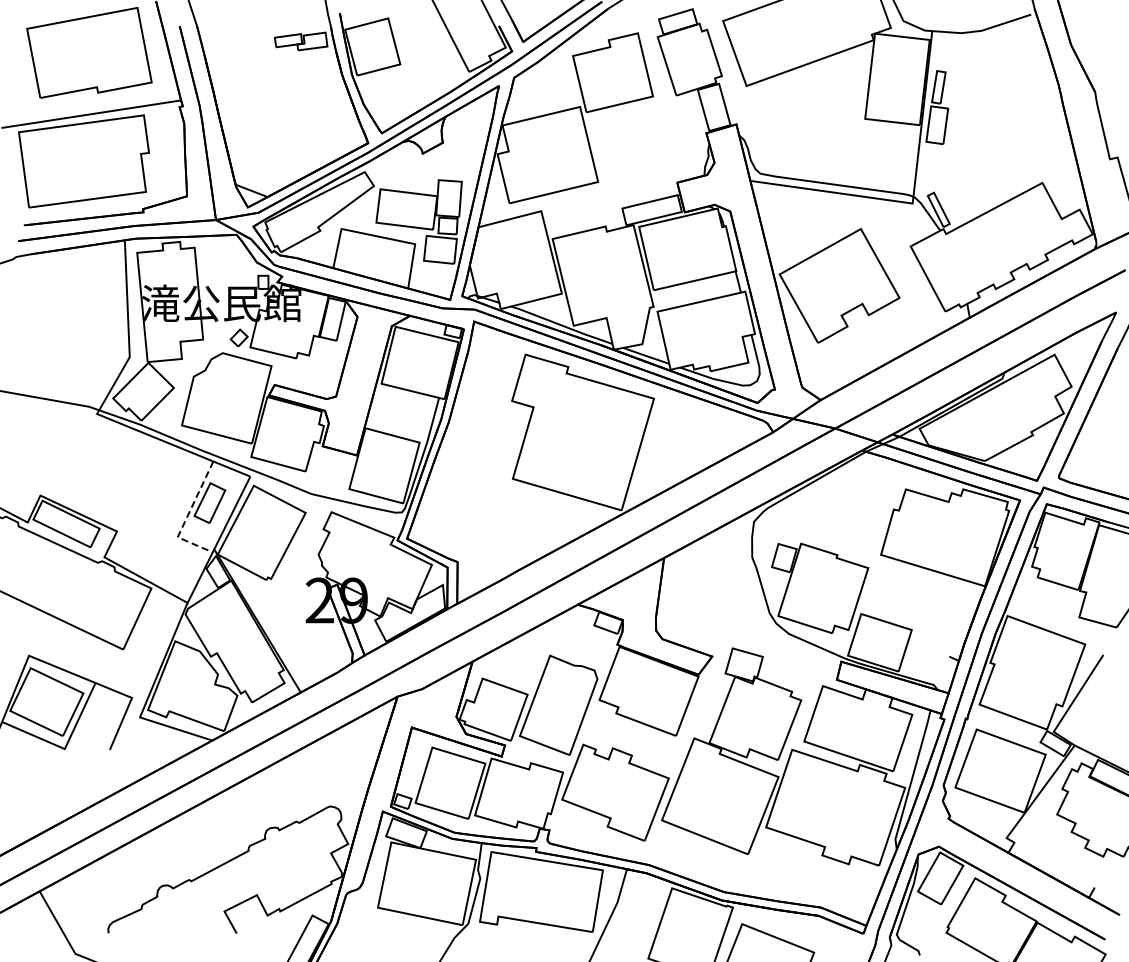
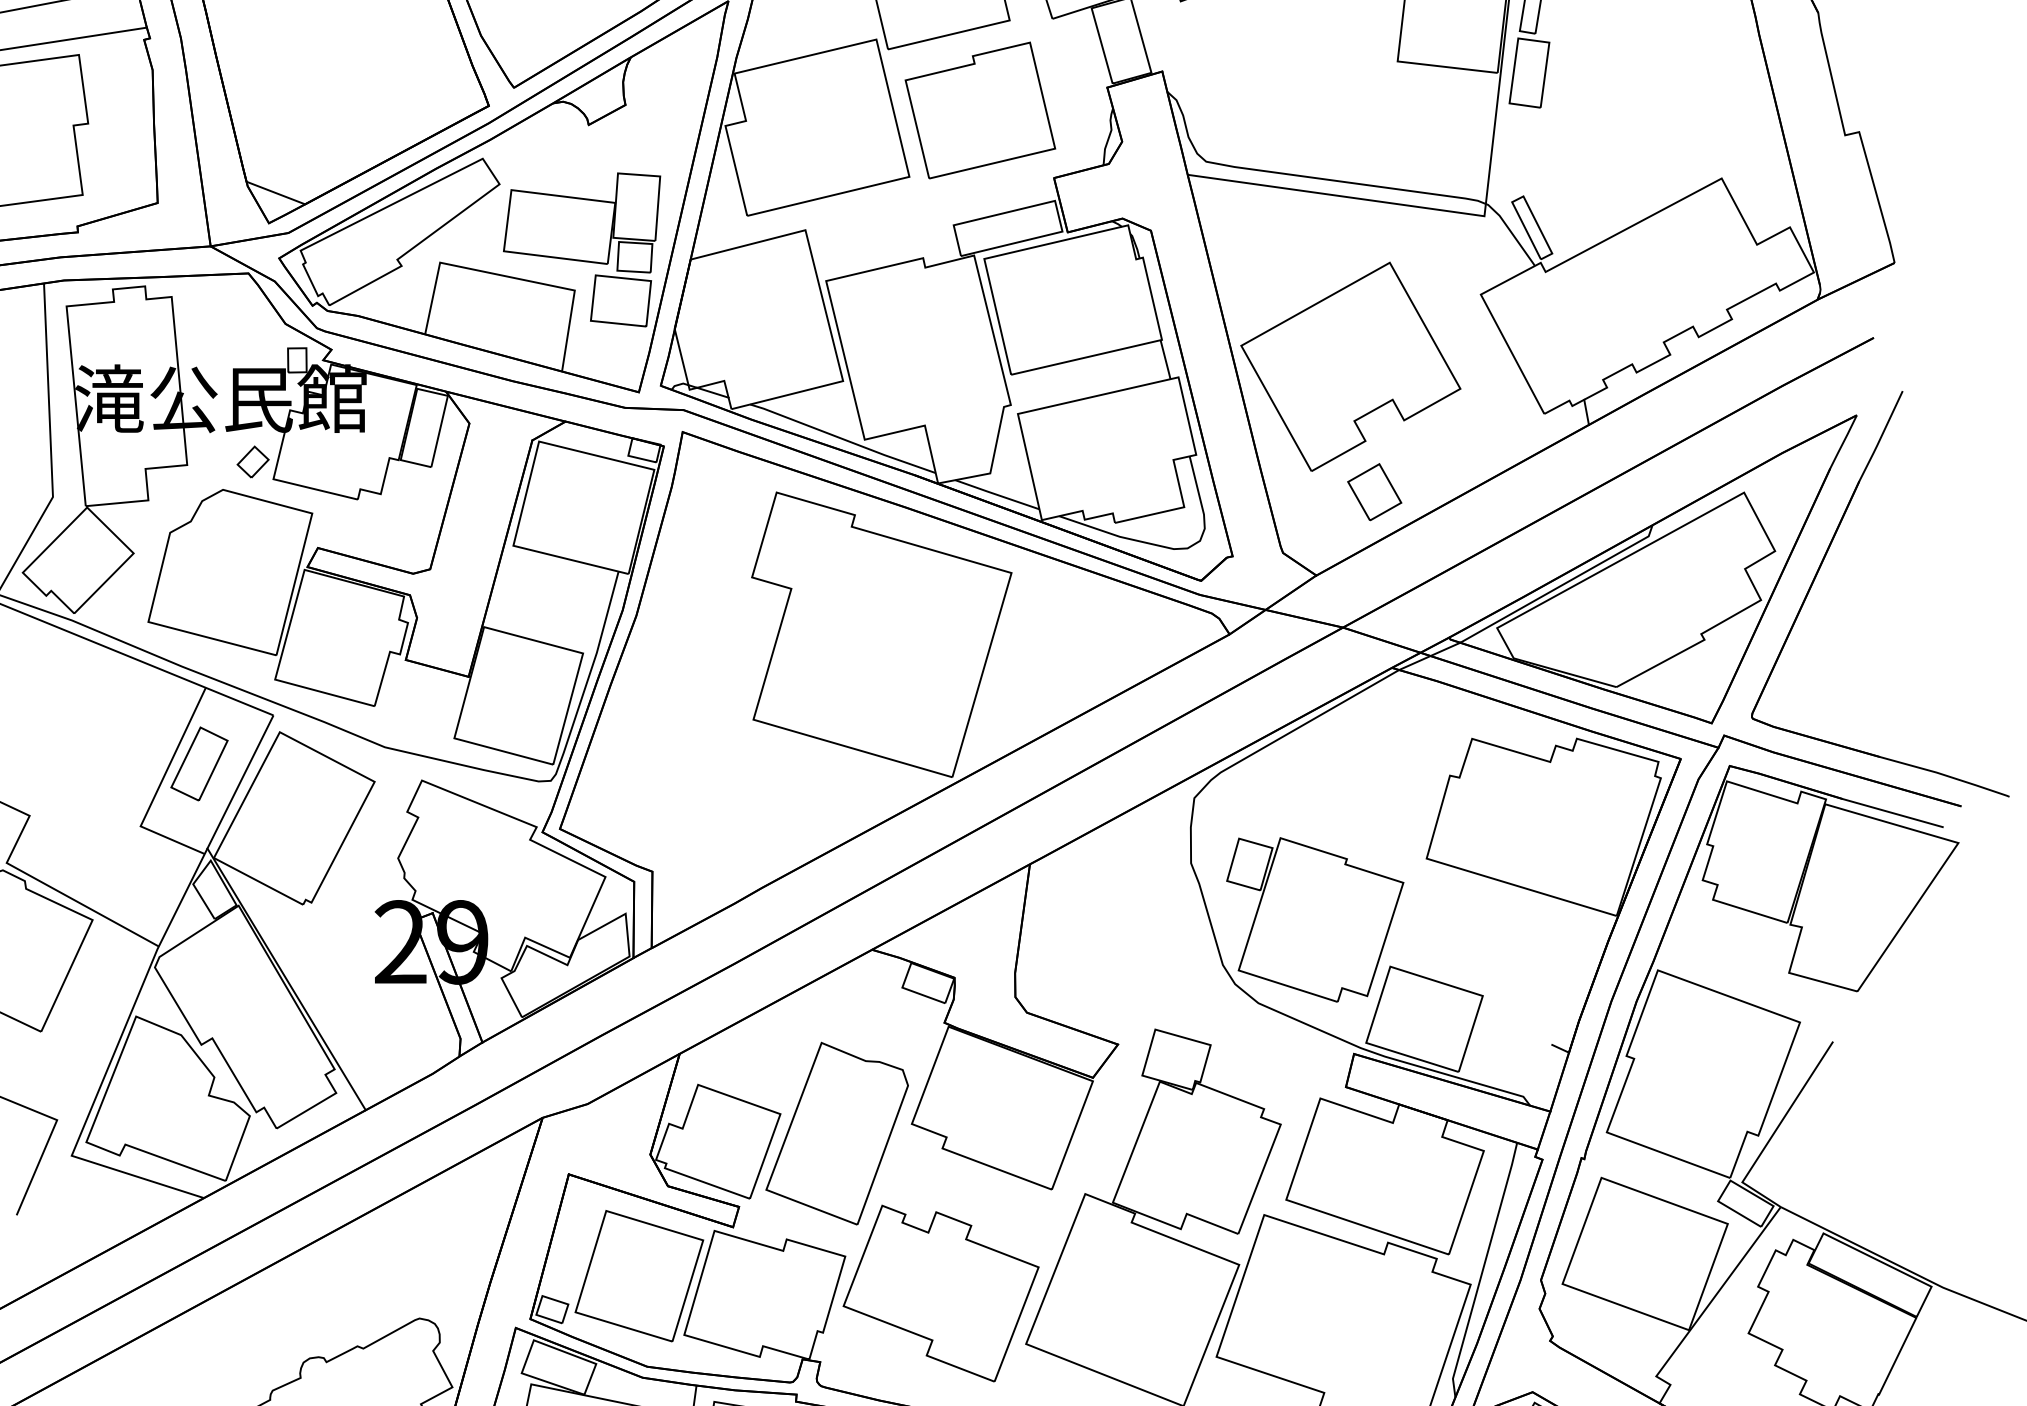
part: (636, 145) -> (979, 110), added
part: (852, 354) -> (1374, 492), added
line: (187, 517) -> (158, 790), dashed -> solid

